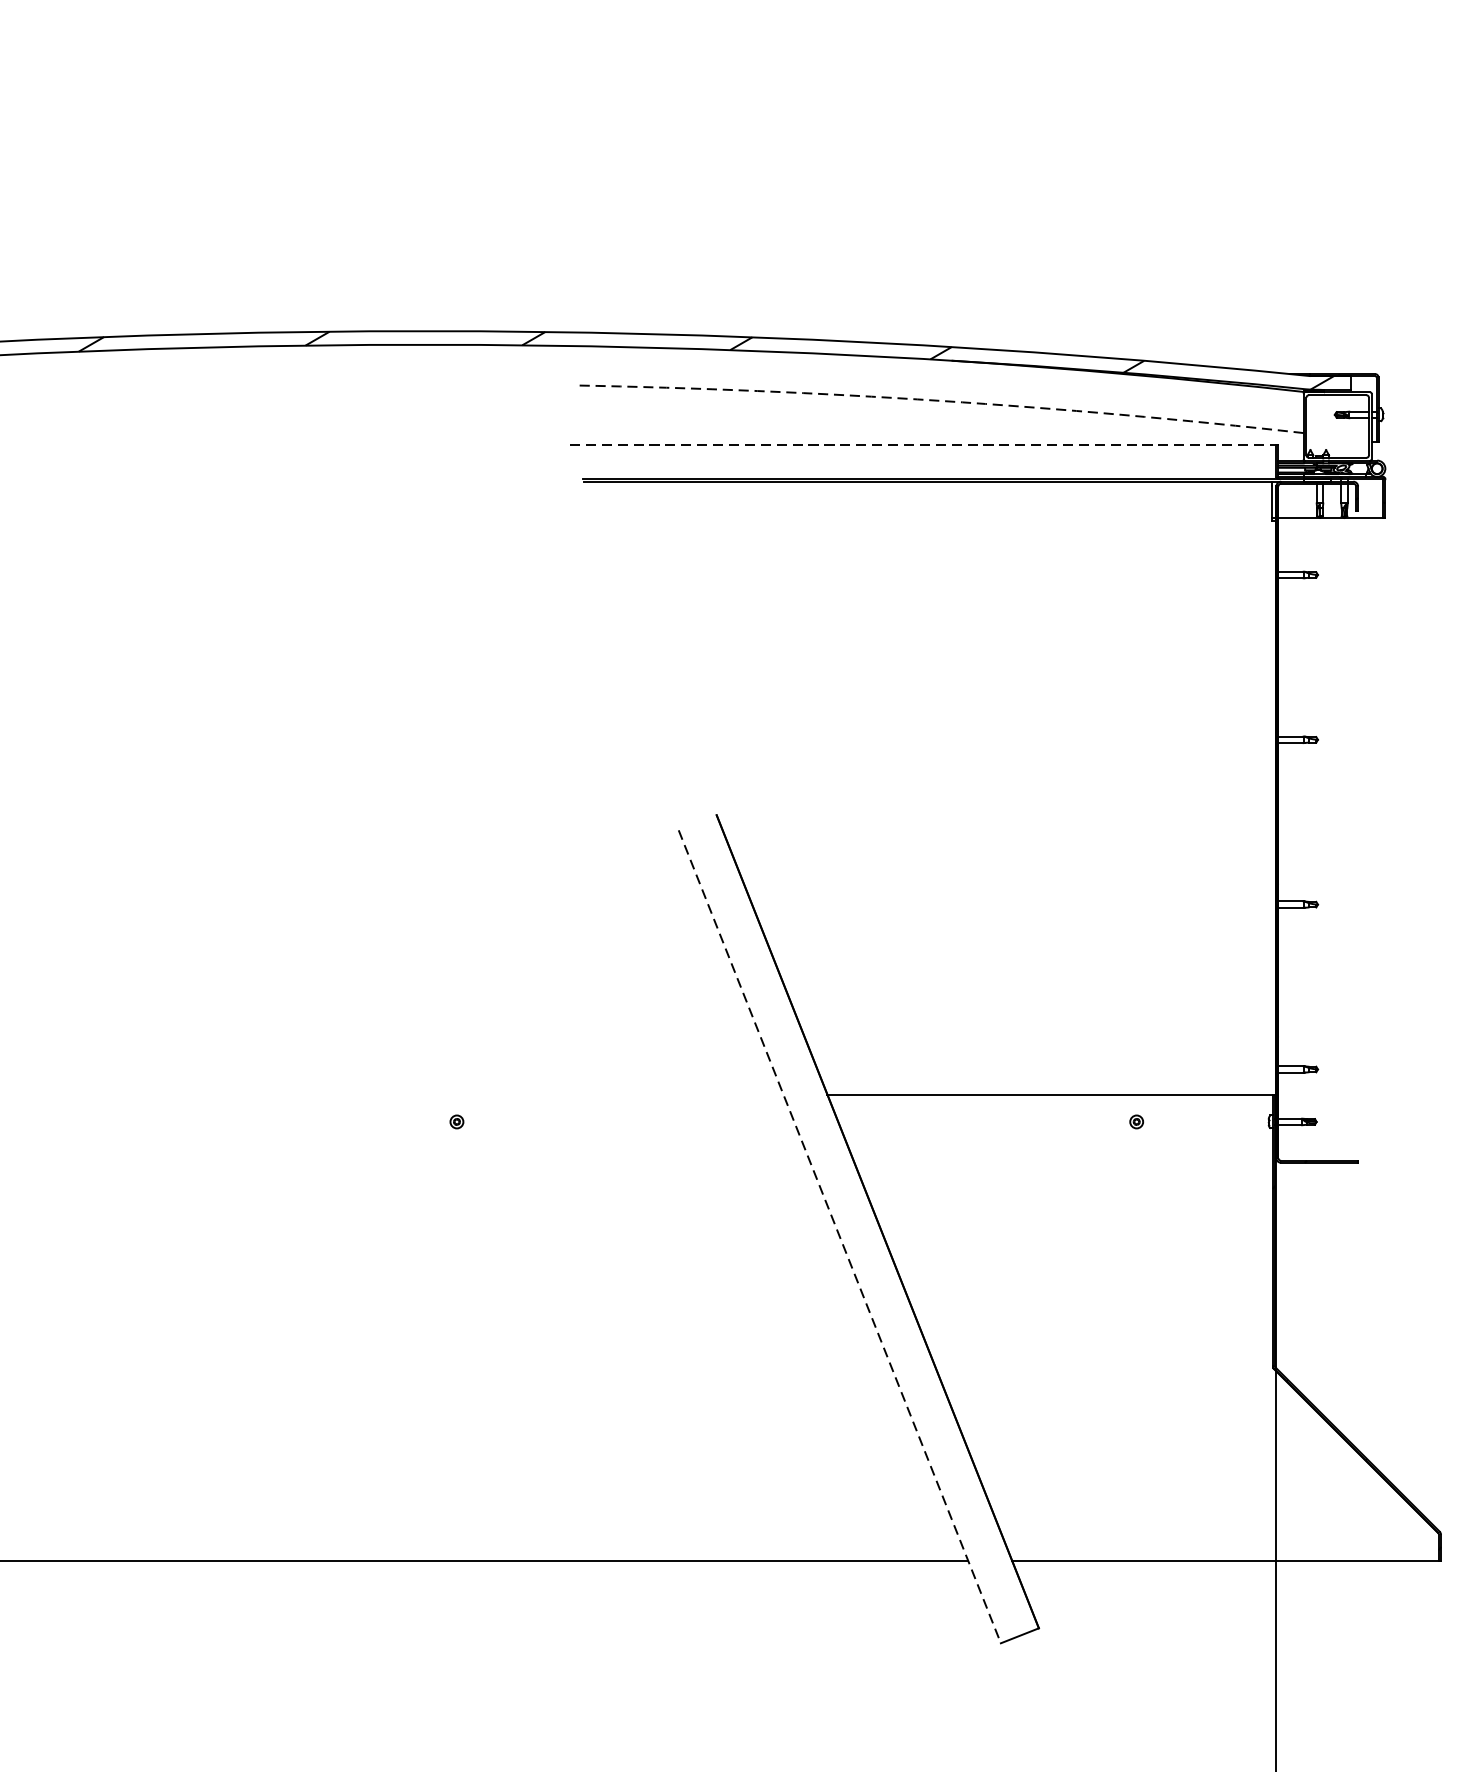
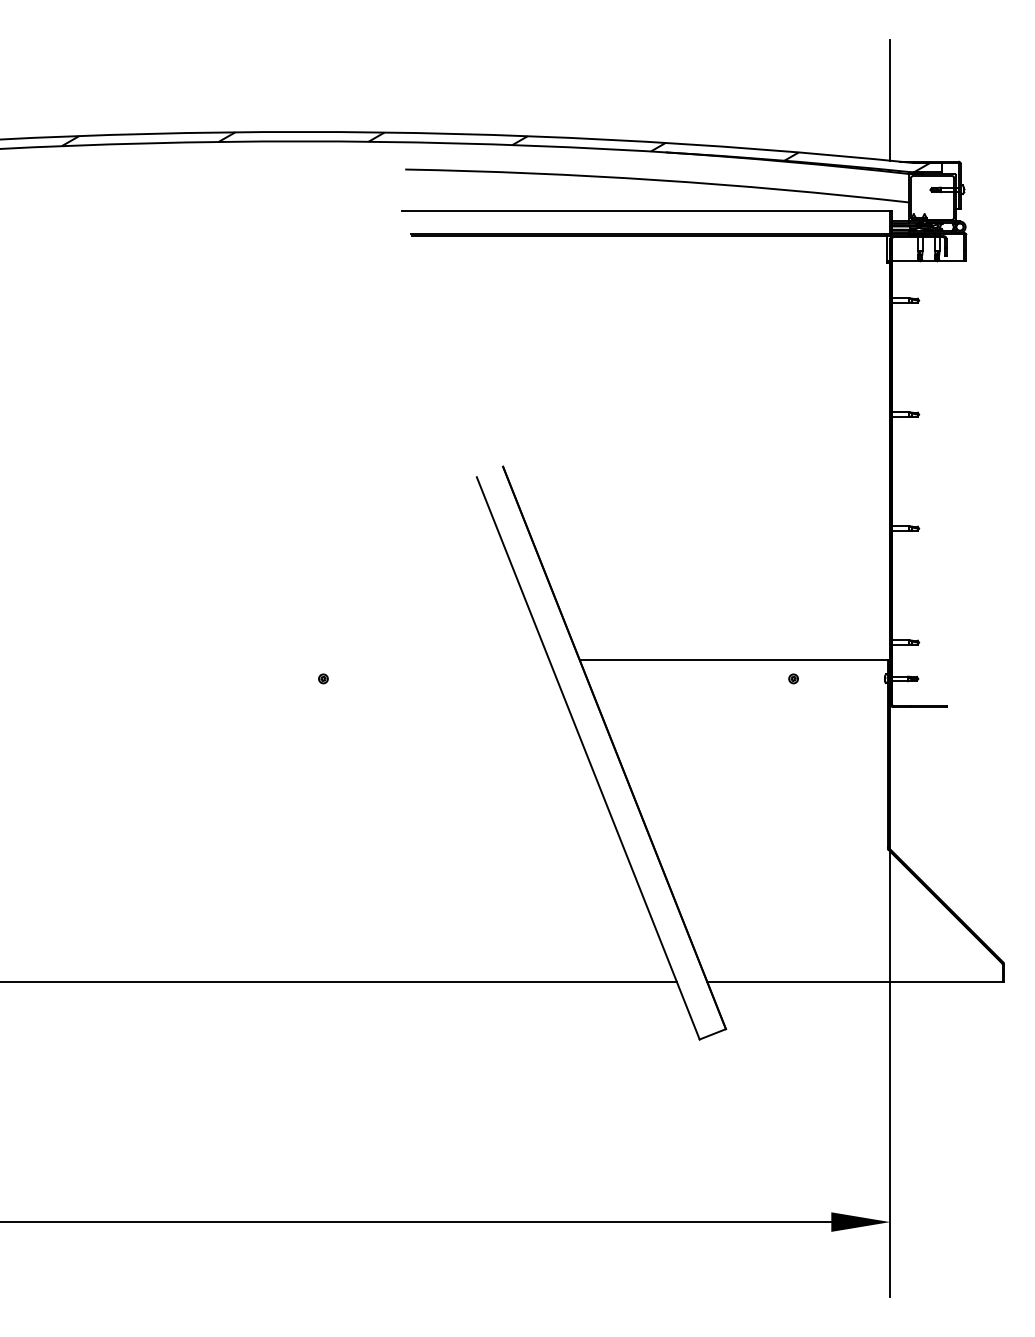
line: (1276, 285) -> (890, 100), added
arc: (939, 401) -> (657, 180), dashed -> solid
line: (924, 444) -> (646, 210), dashed -> solid
line: (840, 1237) -> (588, 758), dashed -> solid

